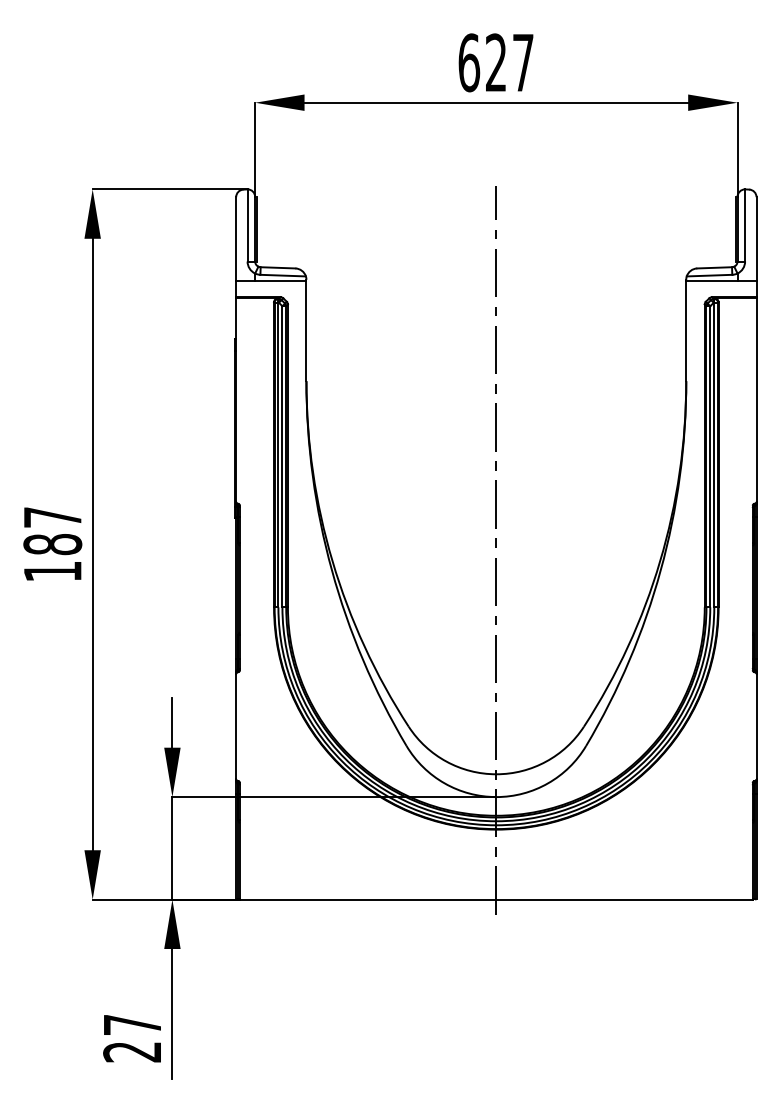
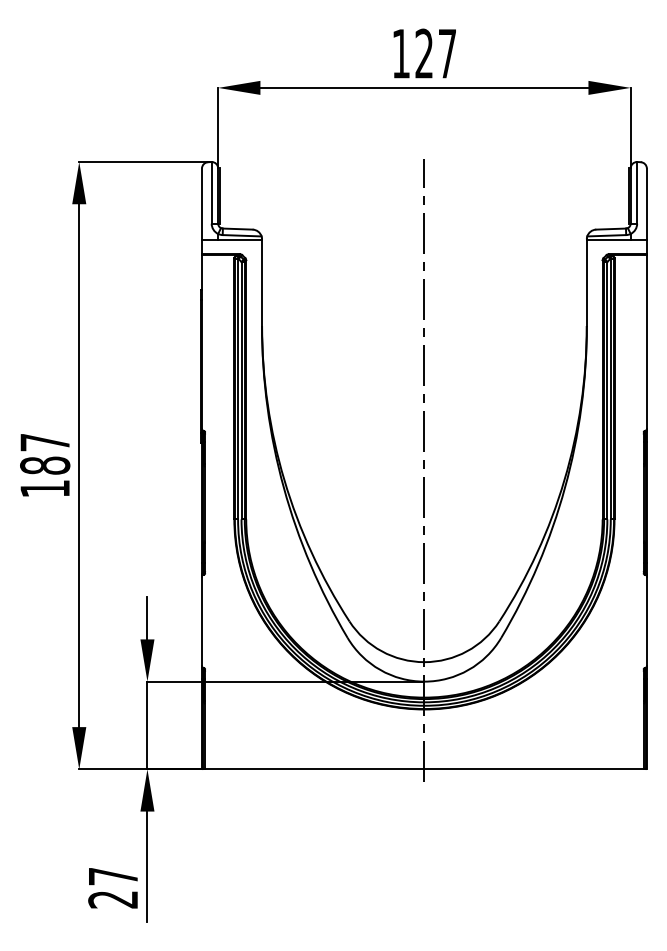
text: (469, 62) -> (401, 53), 627 -> 127

